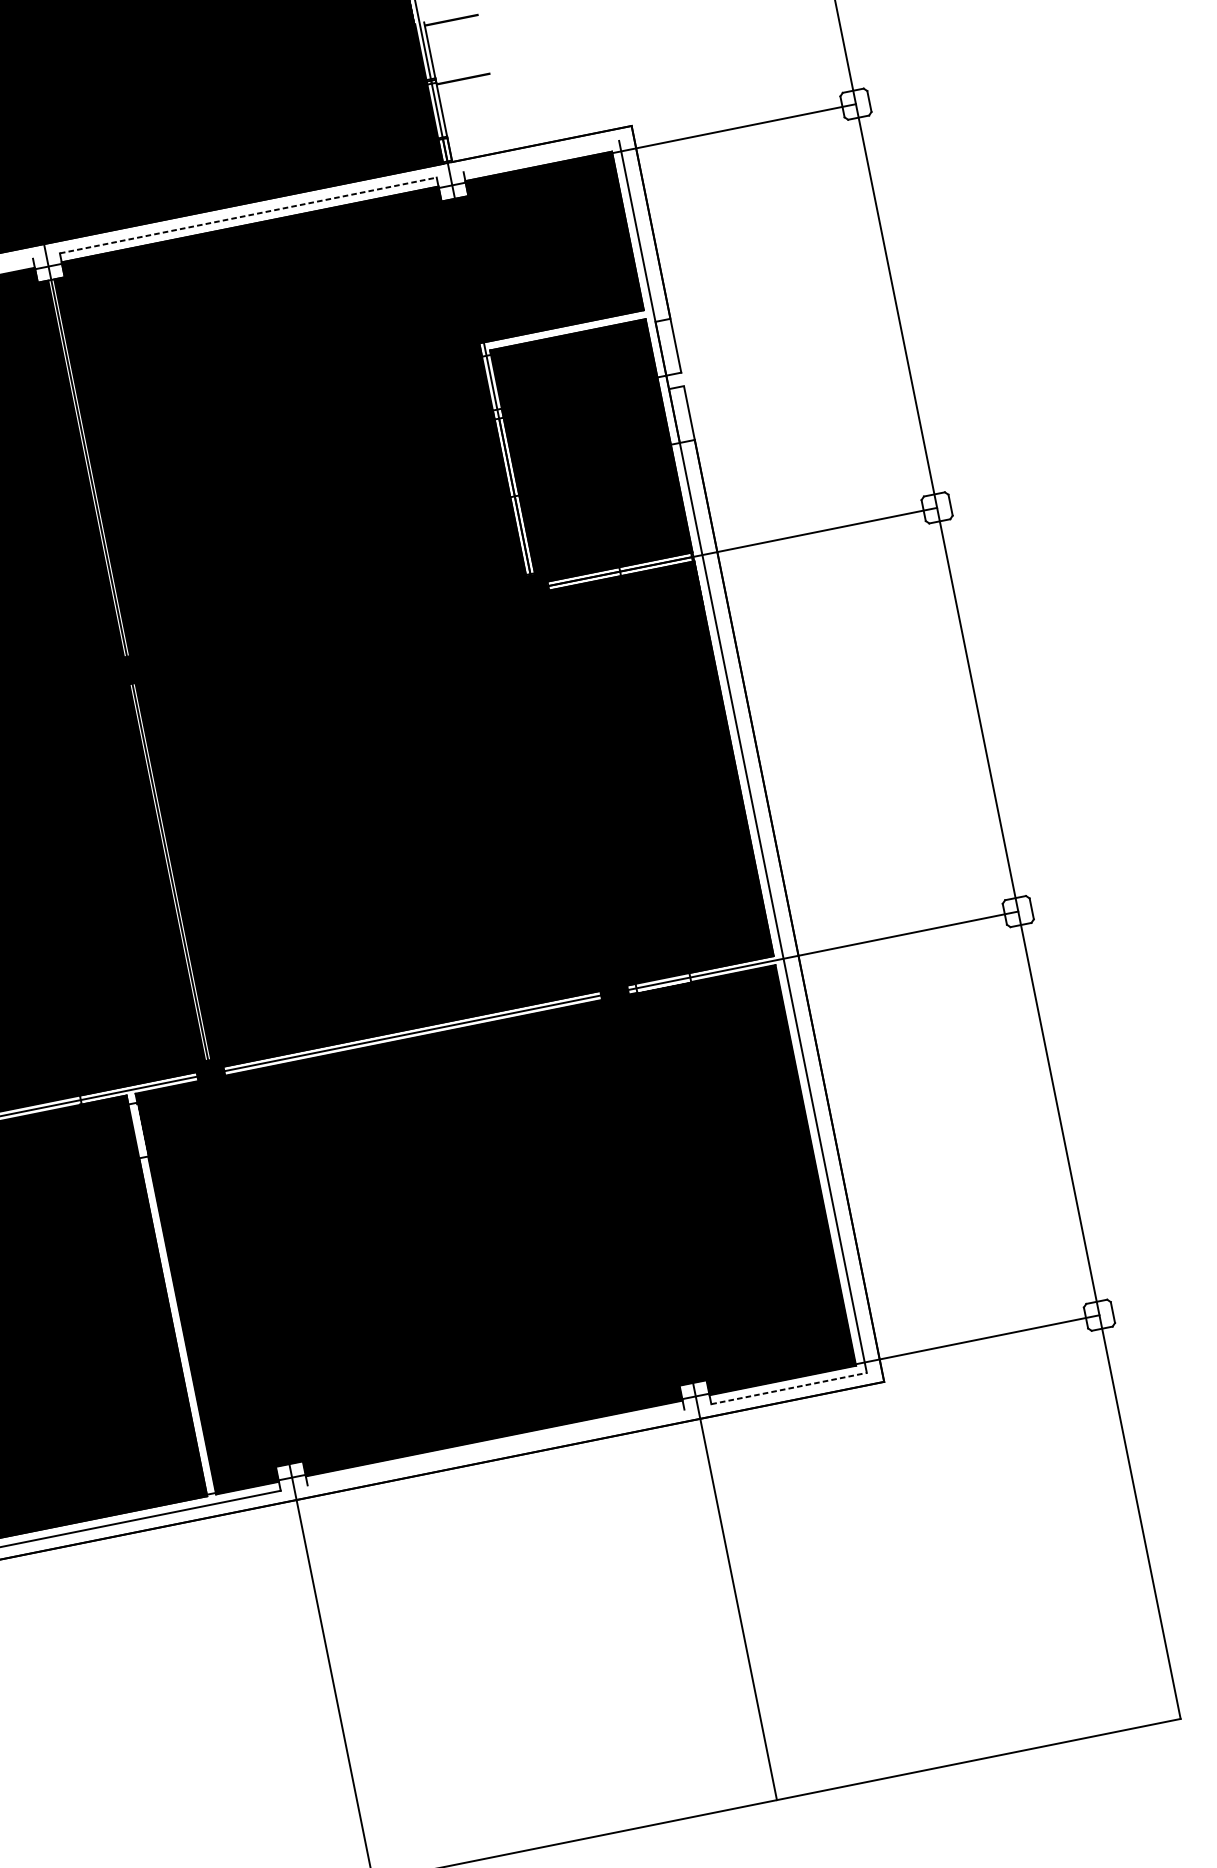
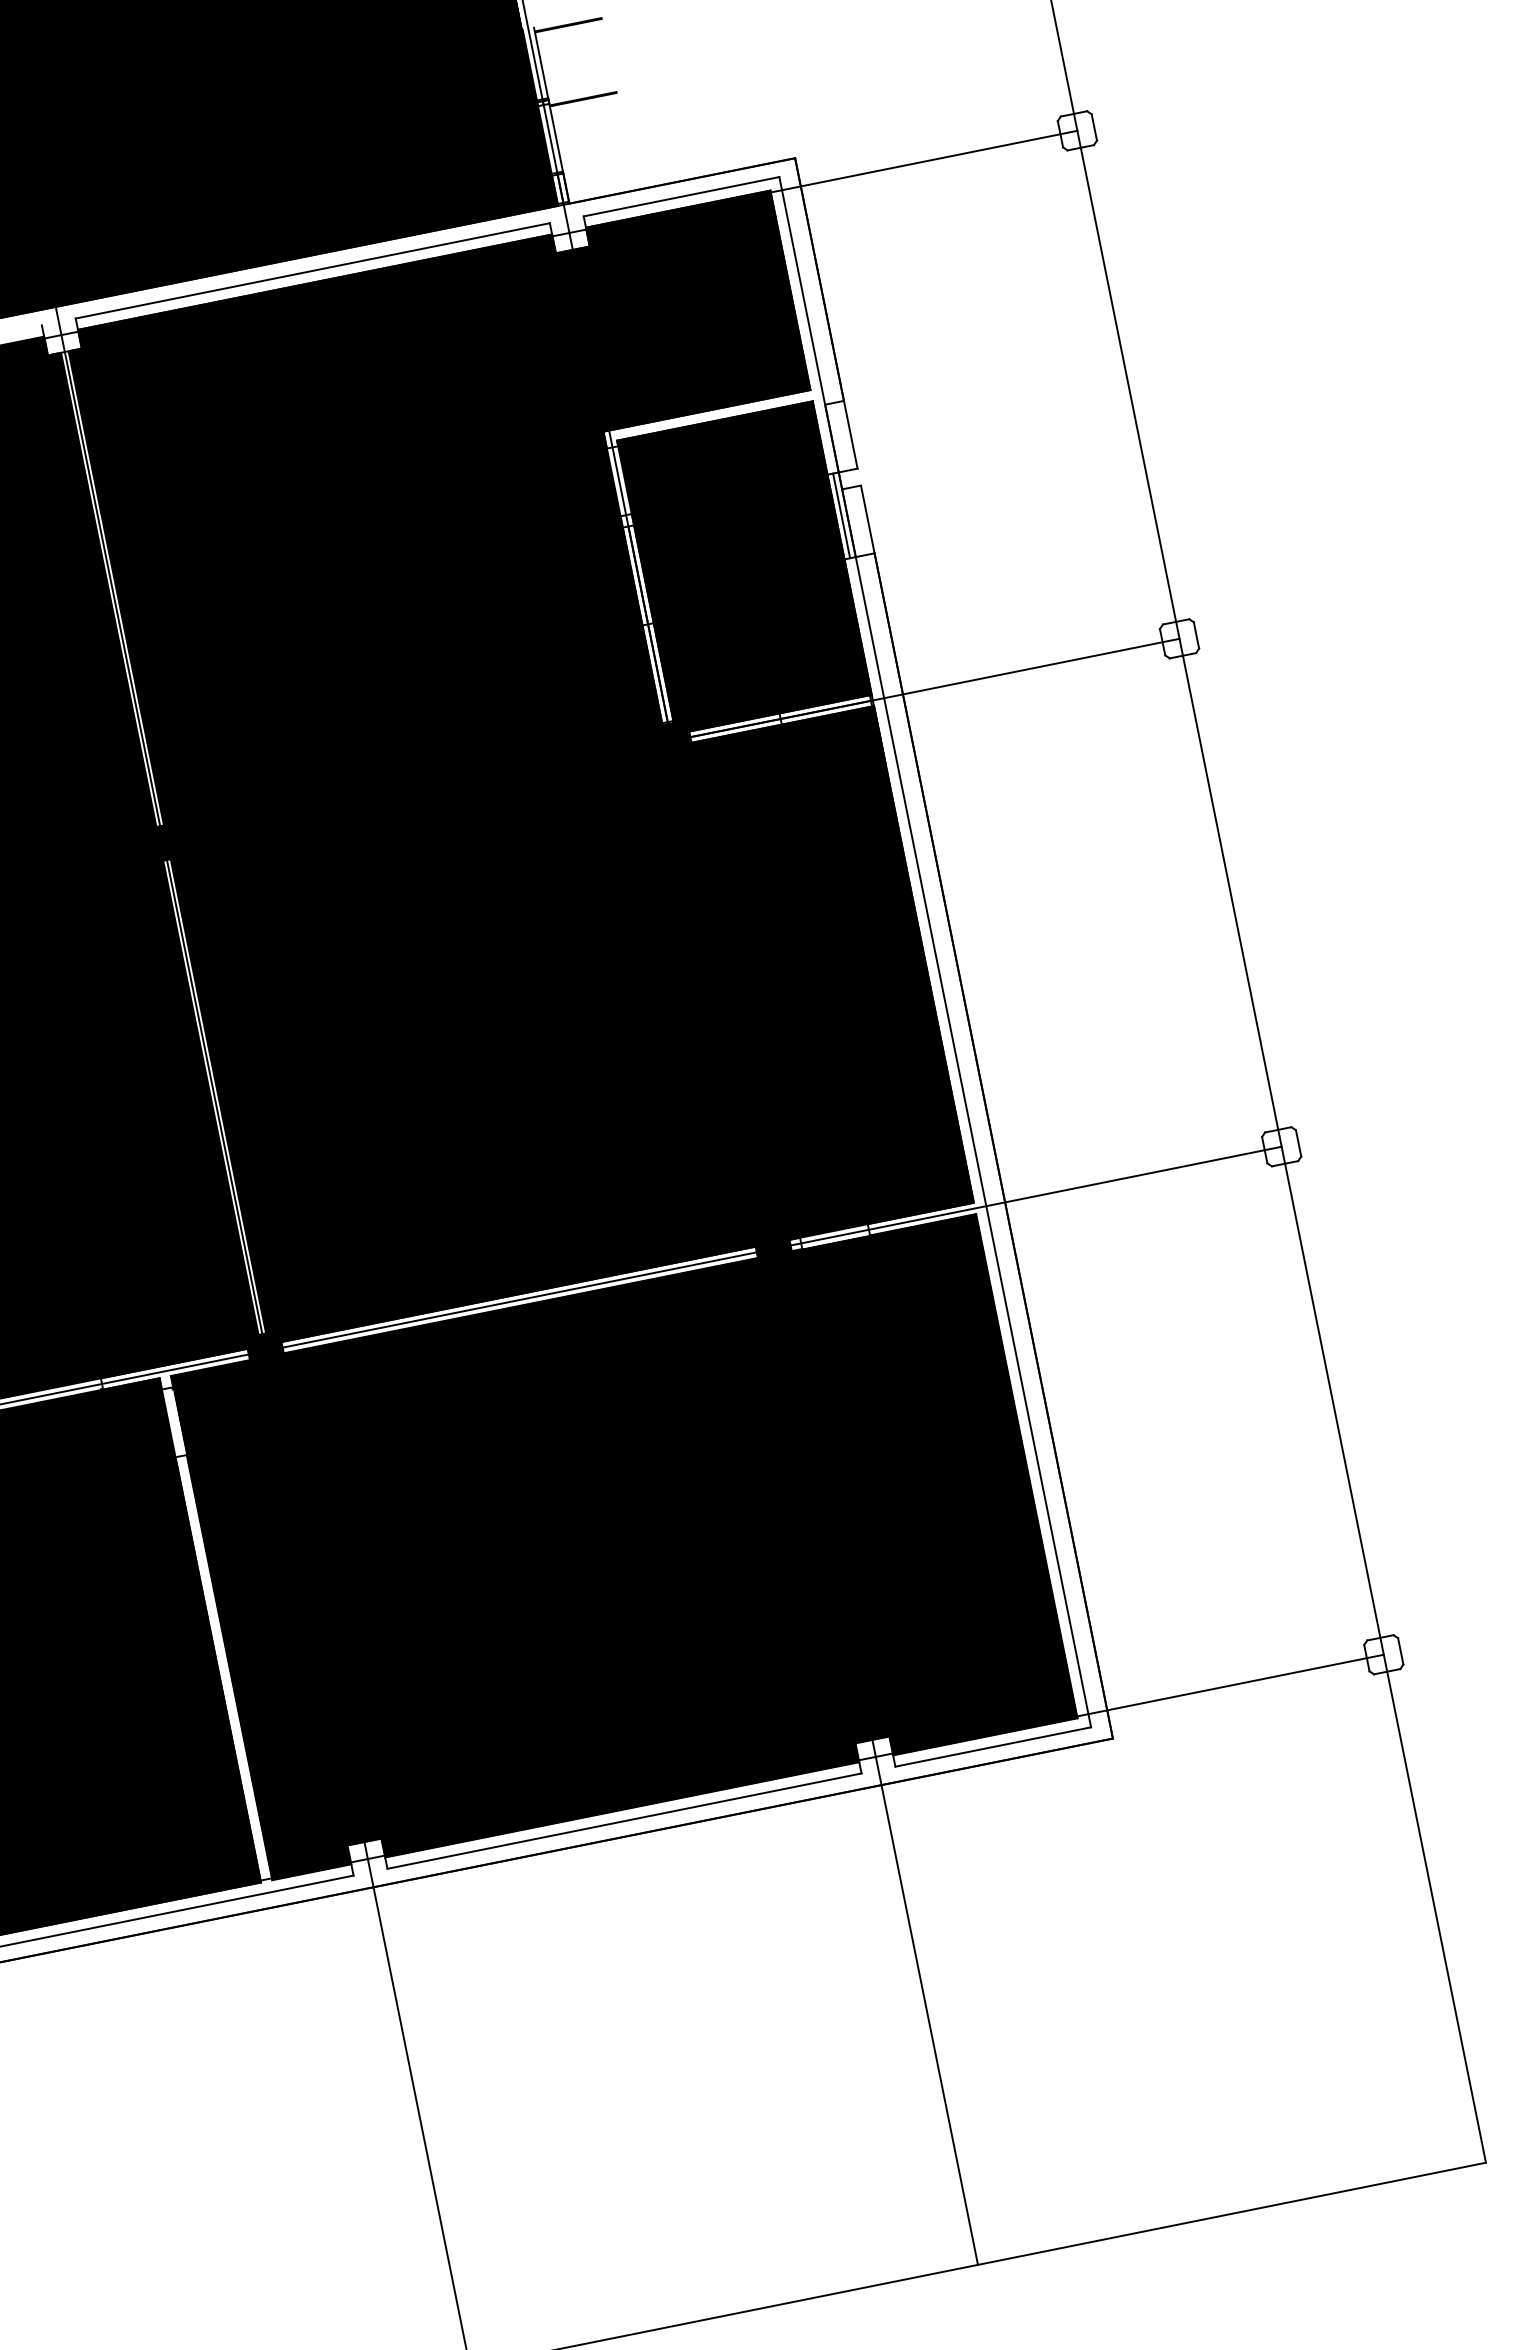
line: (541, 156) -> (681, 196), added
line: (248, 215) -> (312, 270), dashed -> solid
line: (668, 409) -> (841, 515), added
line: (789, 1388) -> (993, 1747), dashed -> solid
line: (496, 1446) -> (624, 1820), added

